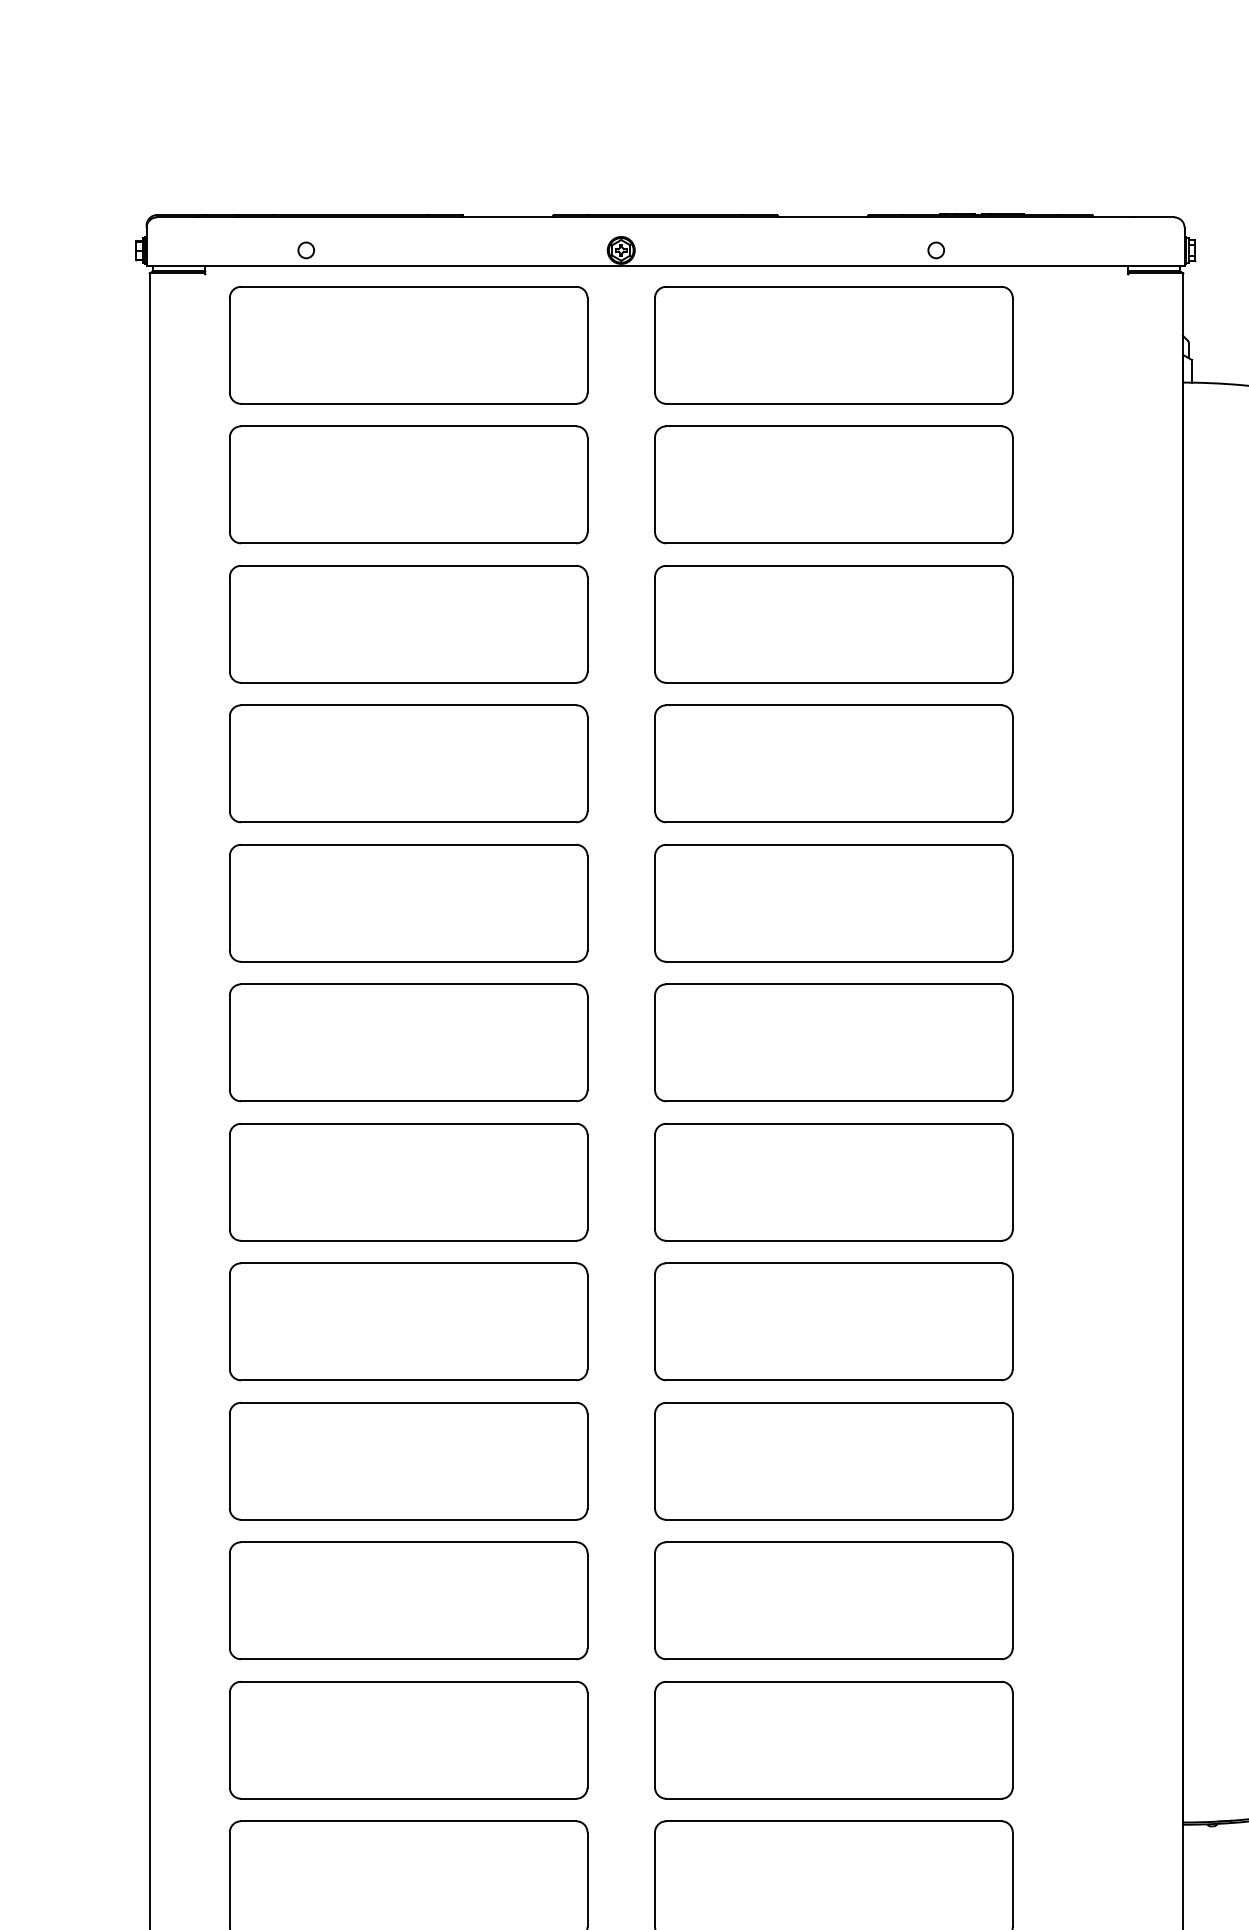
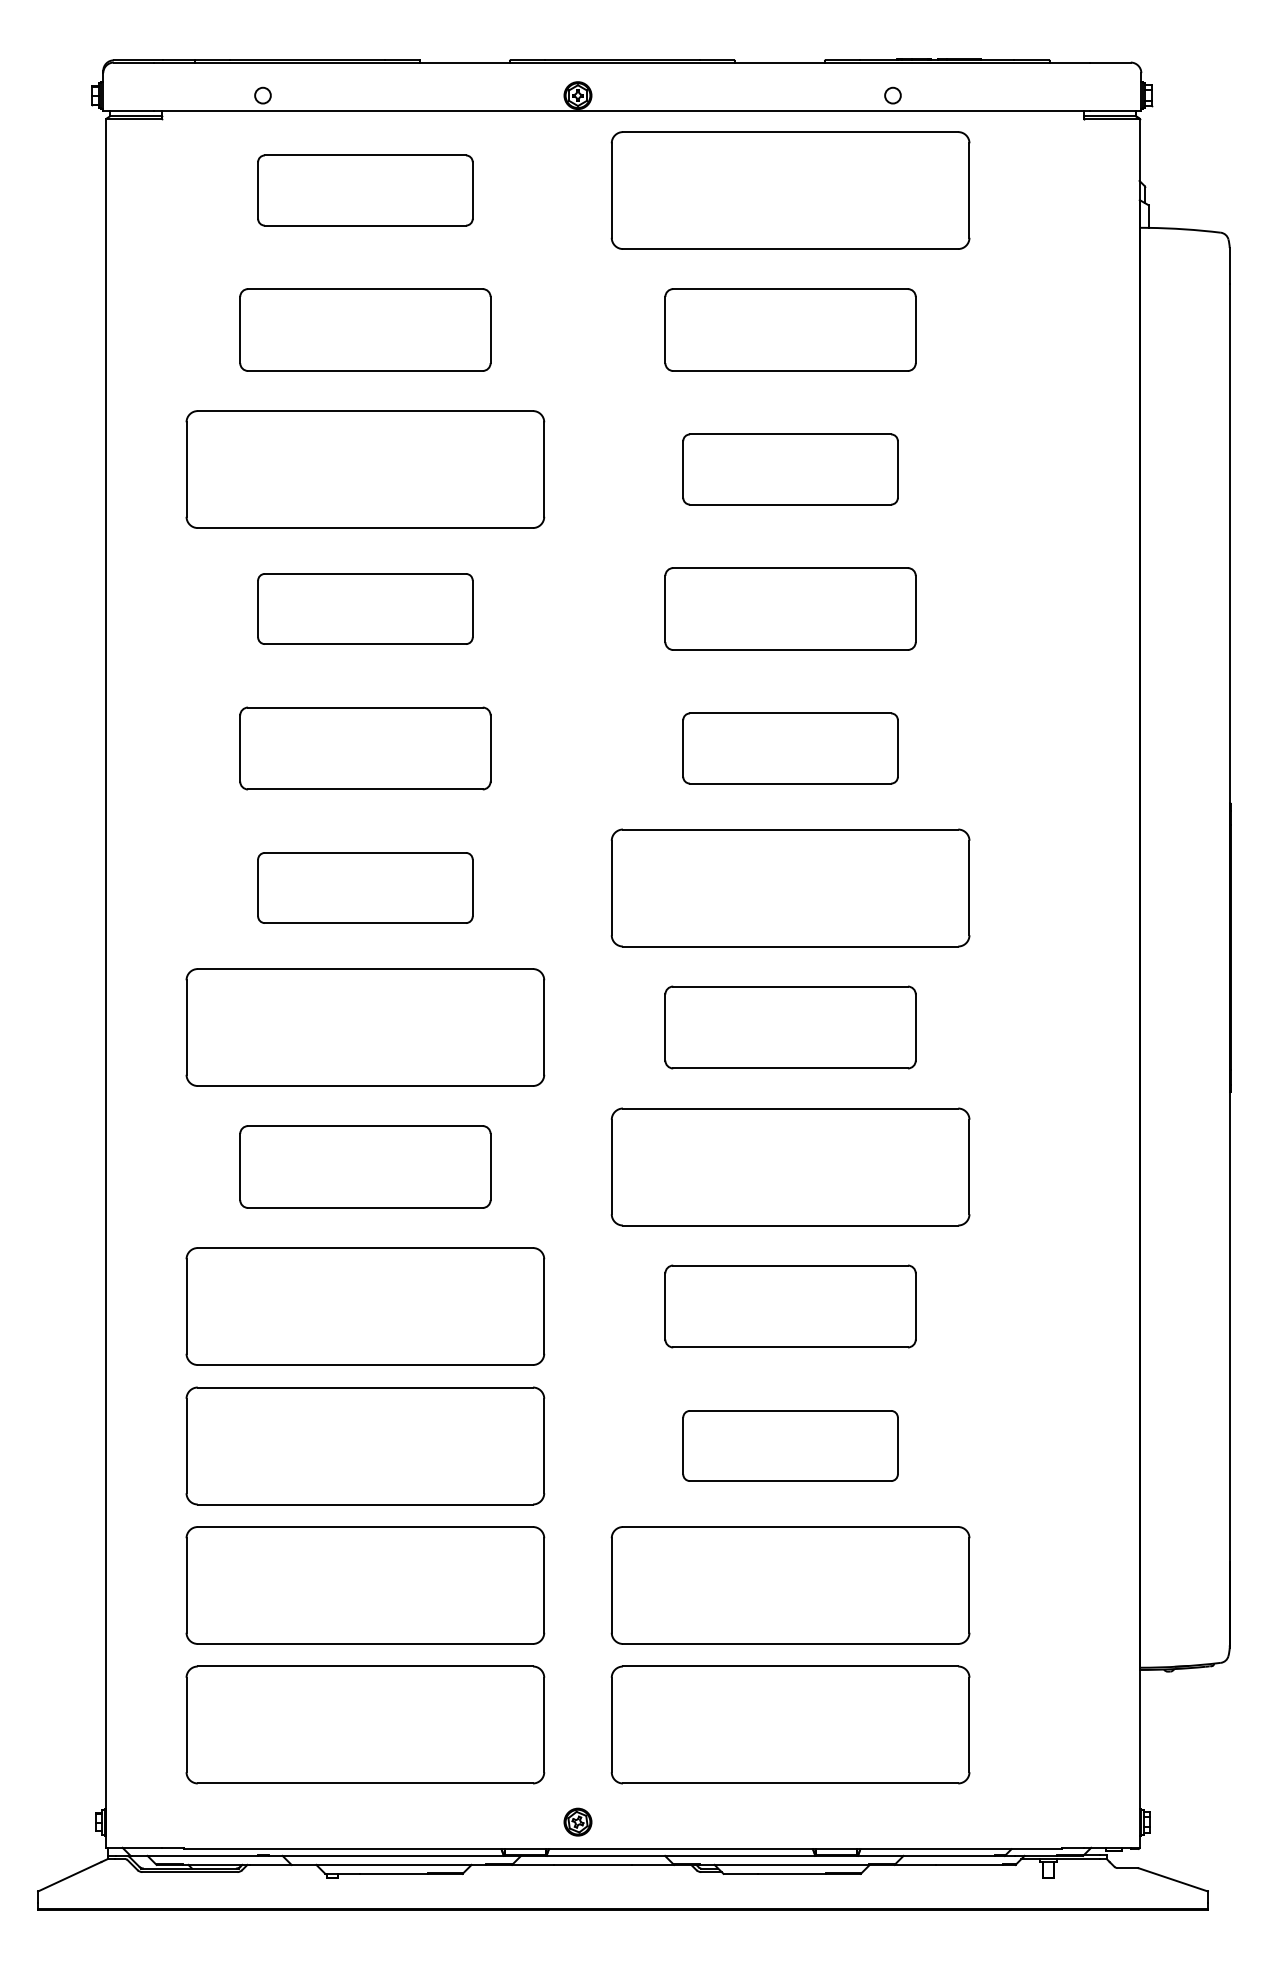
part: (408, 345) -> (365, 190), size x0.6
part: (408, 484) -> (365, 329), size x0.7
part: (833, 484) -> (790, 329), size x0.7
part: (833, 624) -> (790, 469), size x0.6
part: (408, 763) -> (365, 608), size x0.6
part: (833, 763) -> (790, 608), size x0.7
part: (408, 903) -> (365, 748), size x0.7
part: (833, 903) -> (790, 748), size x0.6
part: (408, 1042) -> (365, 887), size x0.6
part: (833, 1182) -> (790, 1027), size x0.7
part: (408, 1321) -> (365, 1166), size x0.7
part: (833, 1461) -> (790, 1306), size x0.7
part: (833, 1600) -> (790, 1445), size x0.6

